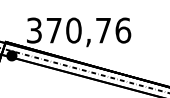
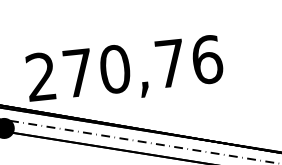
text: (33, 30) -> (39, 76), 370,76 -> 270,76

